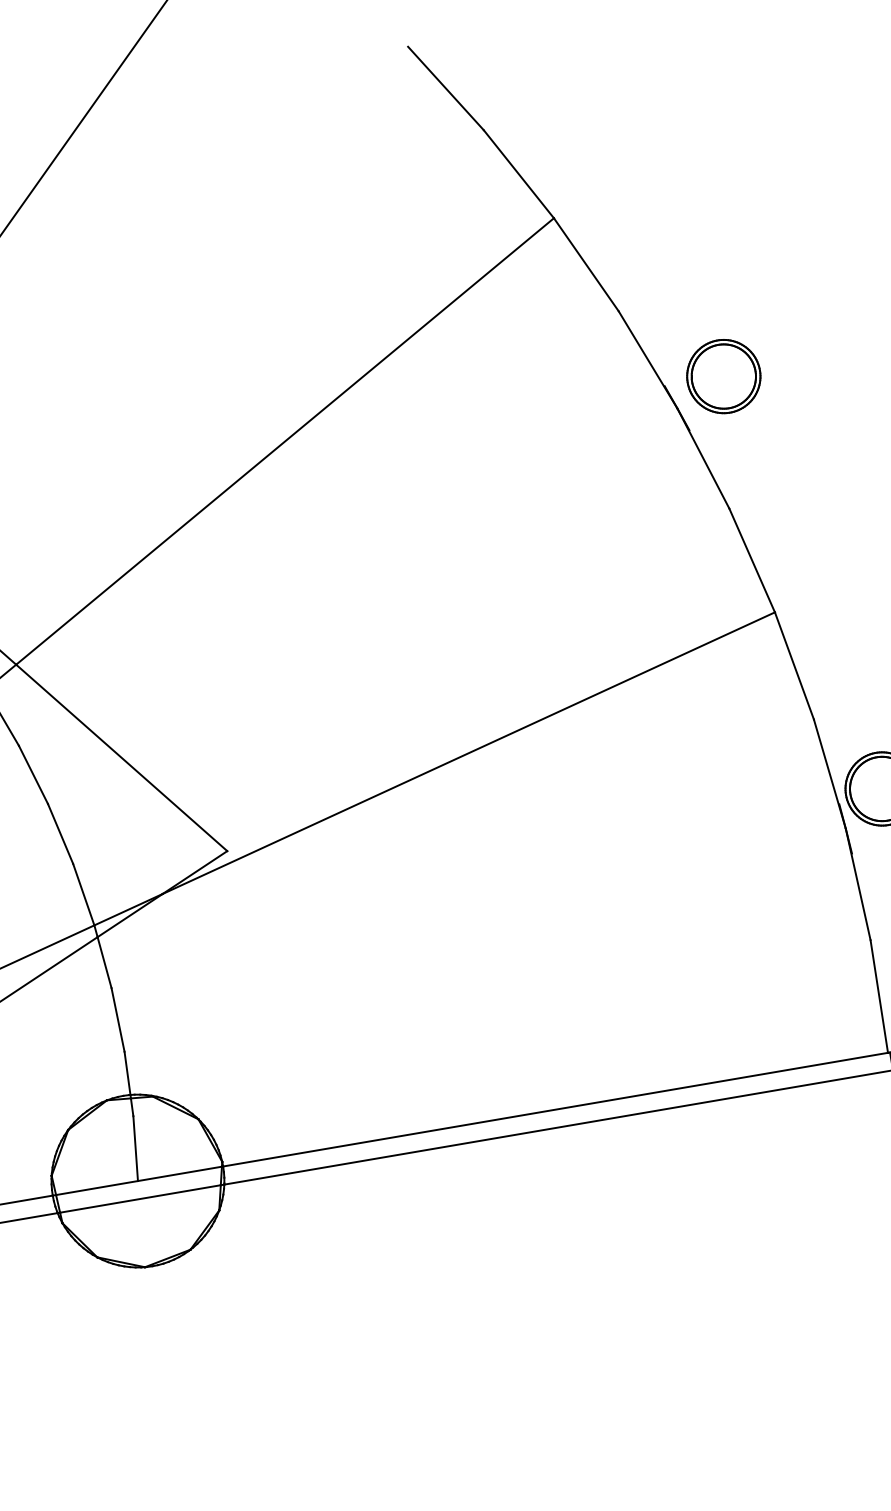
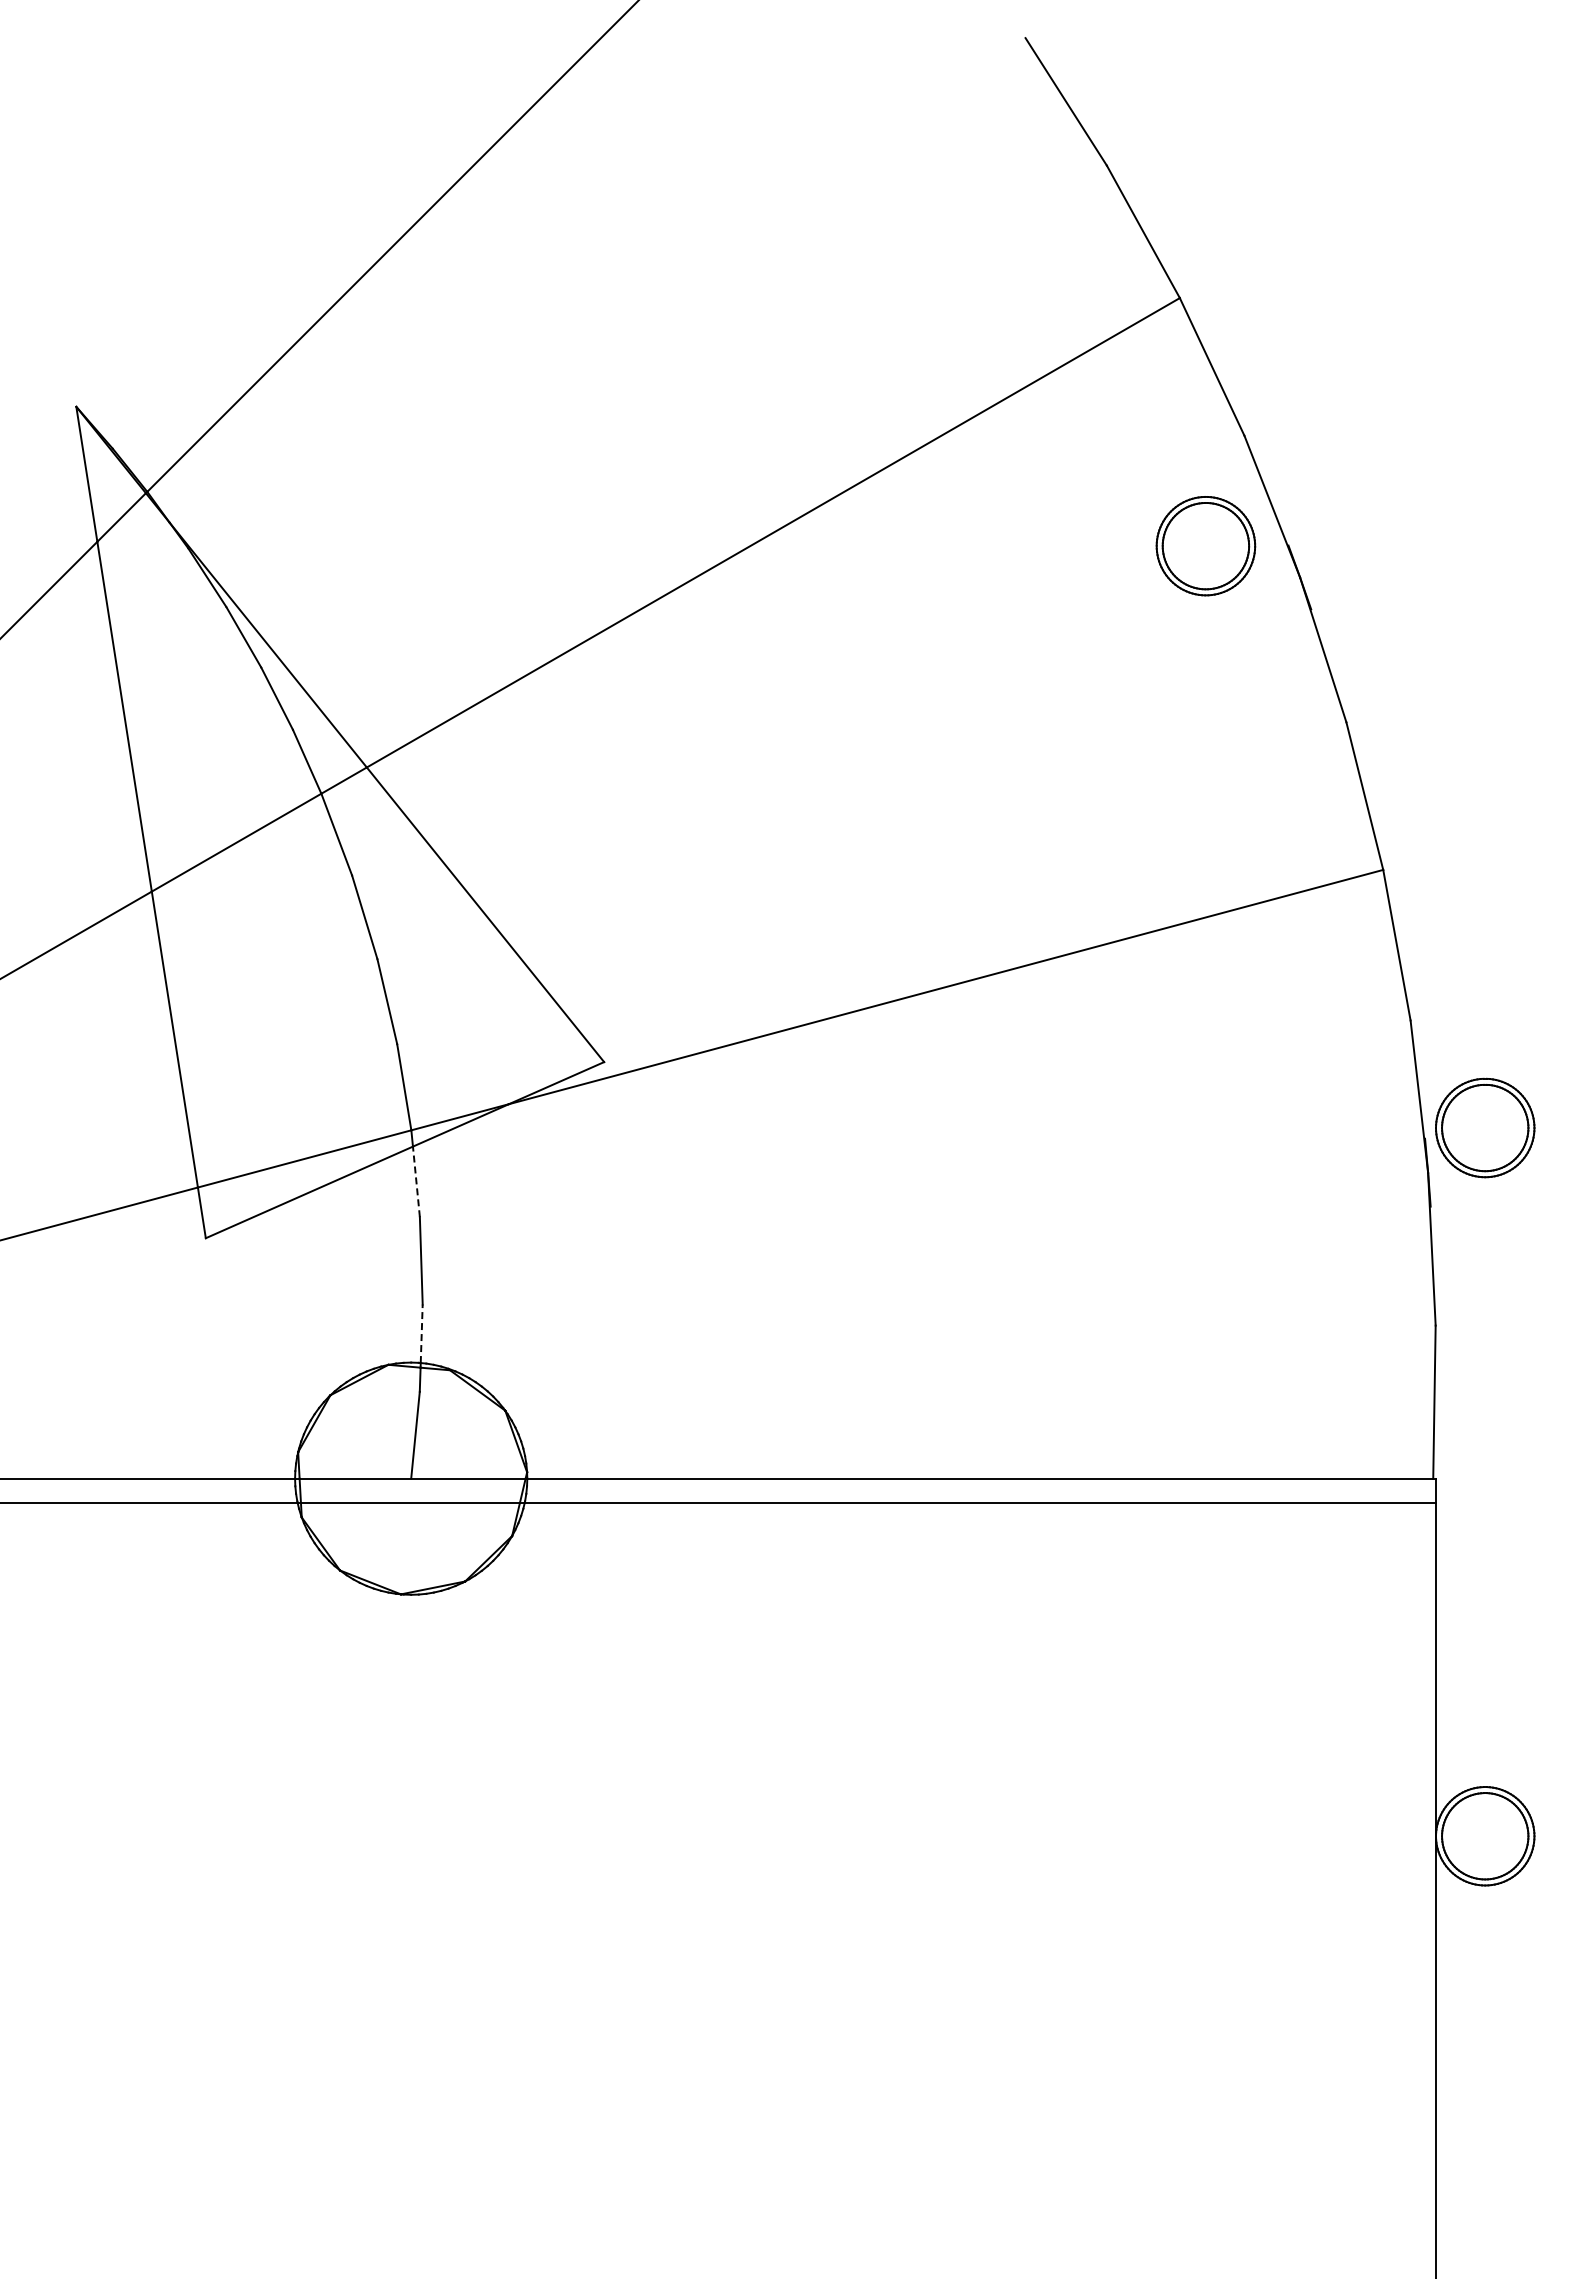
part: (723, 376) -> (1205, 546), moved
line: (104, 962) -> (416, 1181), solid -> dashed
line: (127, 1073) -> (421, 1333), solid -> dashed

